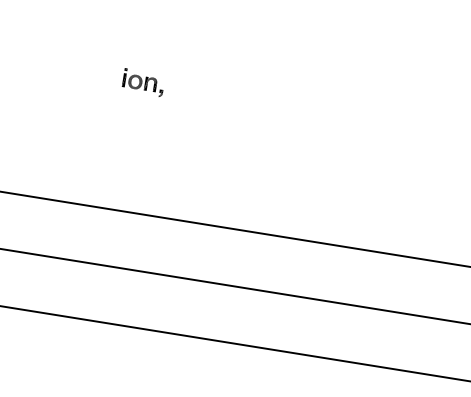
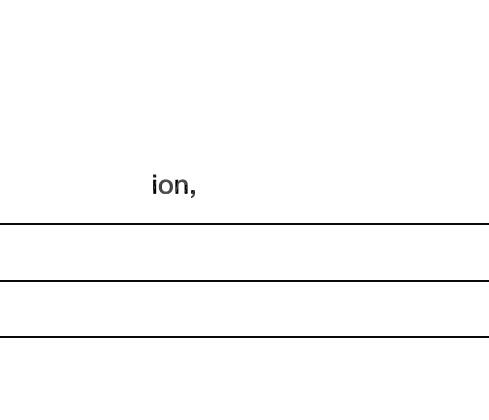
part: (143, 81) -> (173, 185), moved

